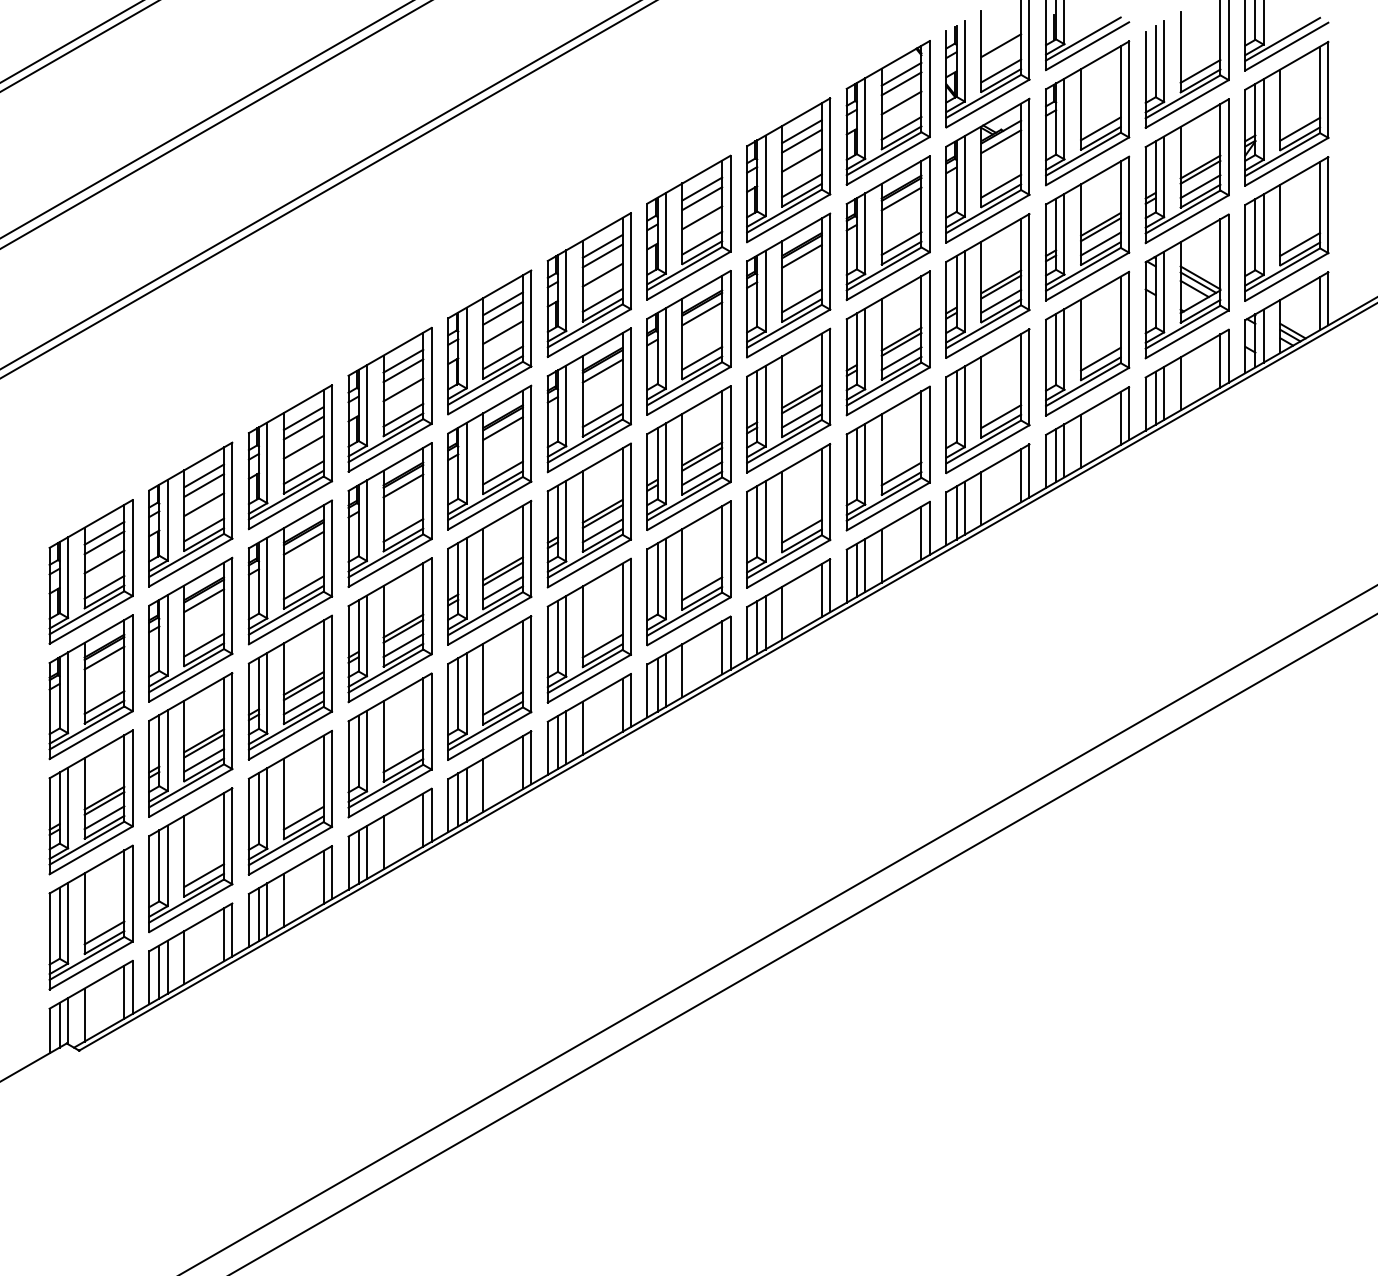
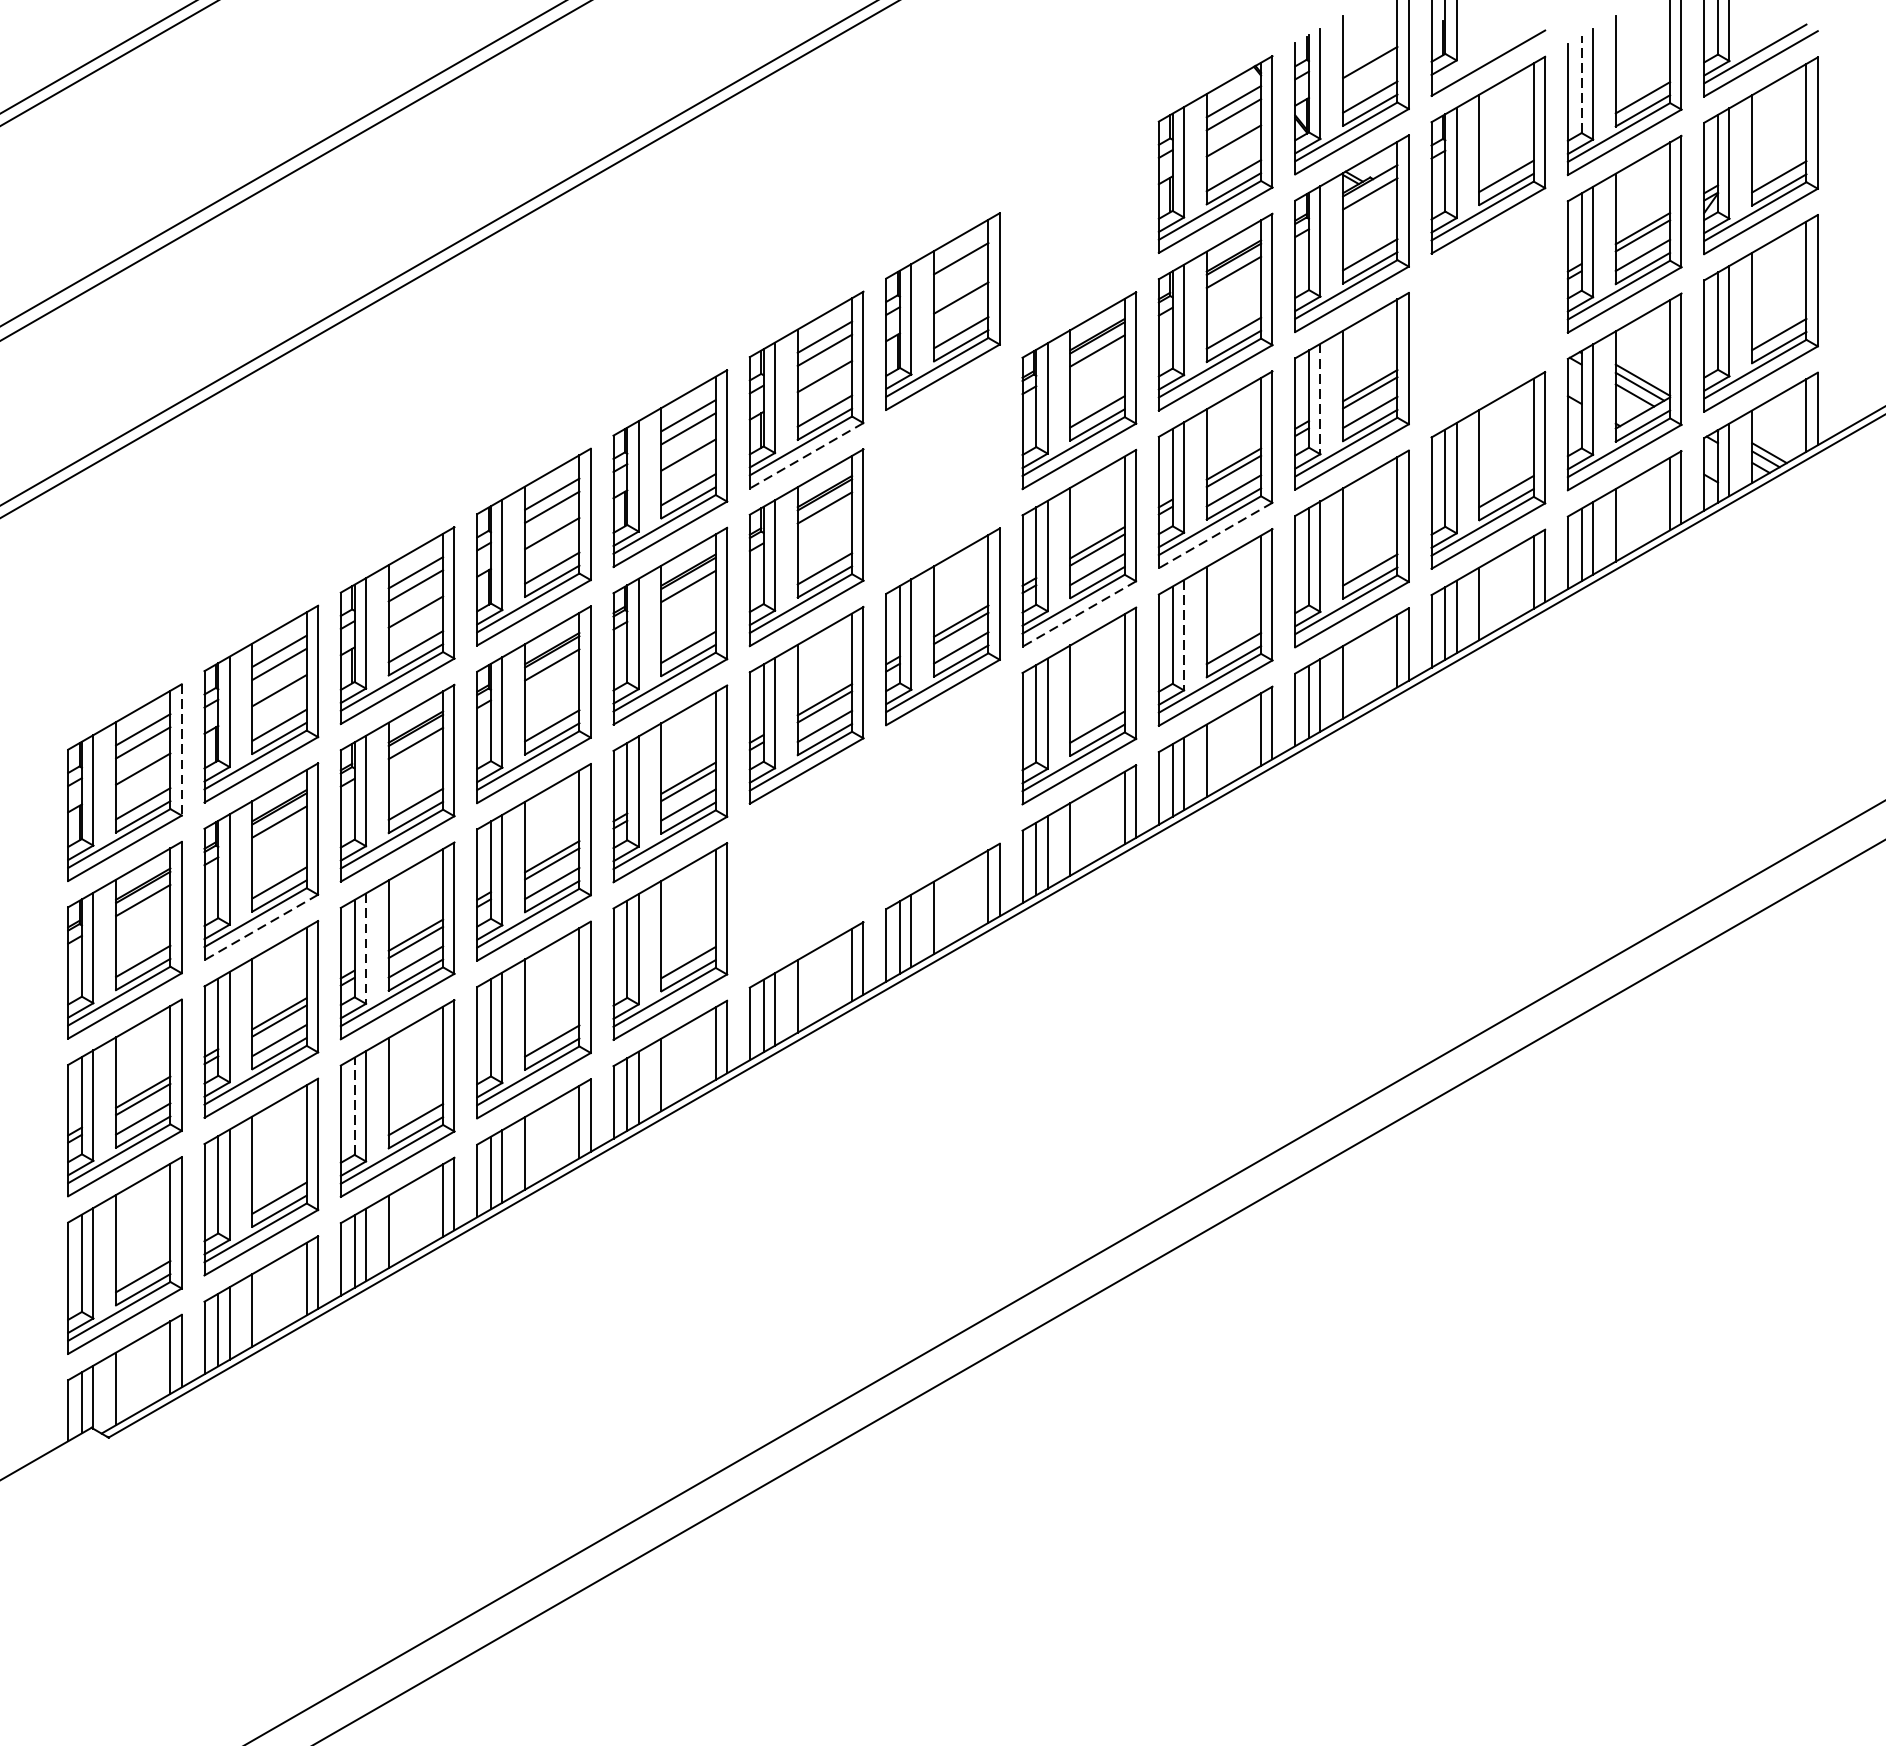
line: (1083, 38) -> (1482, 52), removed
line: (1155, 61) -> (1581, 84), solid -> dashed
part: (788, 170) -> (1079, 233), removed
line: (702, 198) -> (961, 271), removed
part: (1087, 228) -> (1488, 312), removed
line: (964, 292) -> (1319, 400), solid -> dashed
line: (589, 333) -> (806, 456), solid -> dashed
part: (688, 342) -> (942, 468), removed
line: (888, 391) -> (1215, 535), solid -> dashed
line: (788, 448) -> (1079, 613), solid -> dashed
line: (865, 464) -> (1184, 635), solid -> dashed
line: (132, 548) -> (181, 750), solid -> dashed
part: (688, 573) -> (942, 784), removed
part: (588, 630) -> (805, 862), removed
line: (190, 677) -> (260, 927), solid -> dashed
line: (267, 693) -> (366, 948), solid -> dashed
line: (259, 808) -> (355, 1106), solid -> dashed

